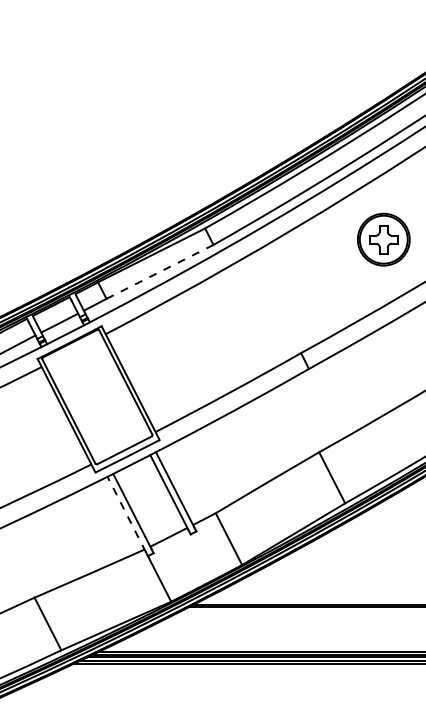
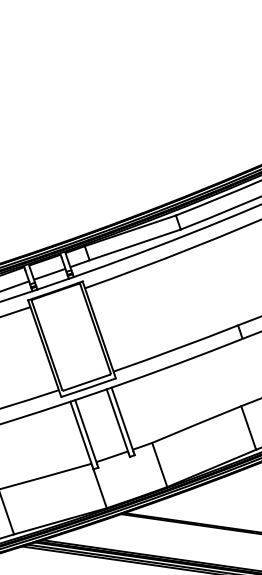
line: (160, 271) -> (135, 244), dashed -> solid
line: (126, 514) -> (81, 433), dashed -> solid

